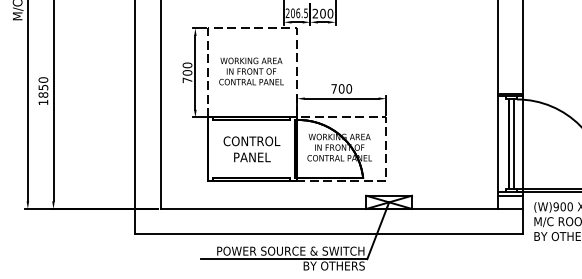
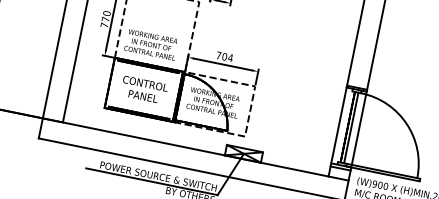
text: (251, 71) -> (151, 44), moved
text: (187, 72) -> (105, 19), 700 -> 770
text: (349, 88) -> (230, 57), 700 -> 704

